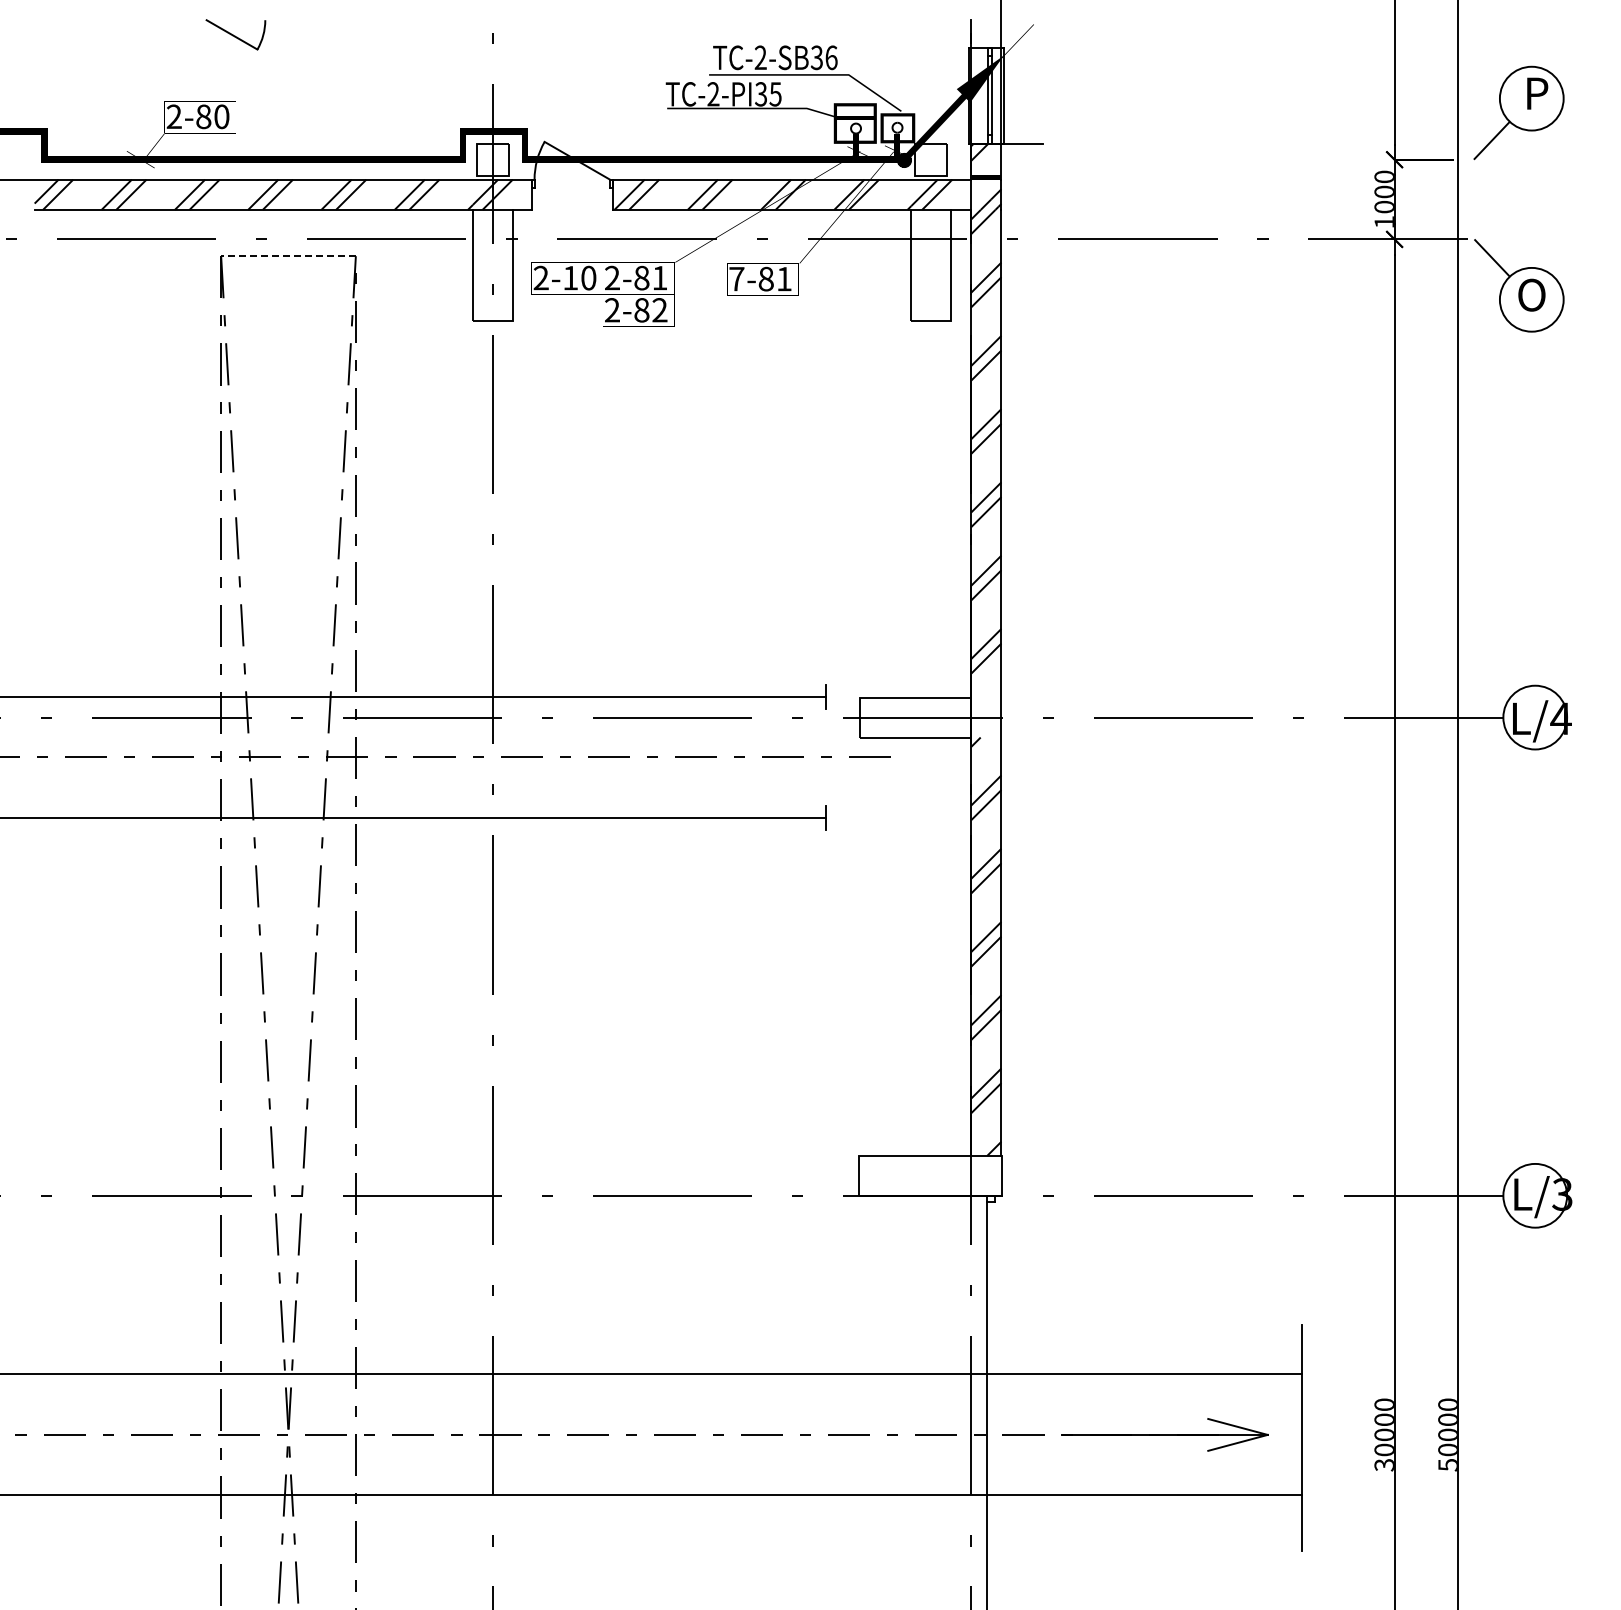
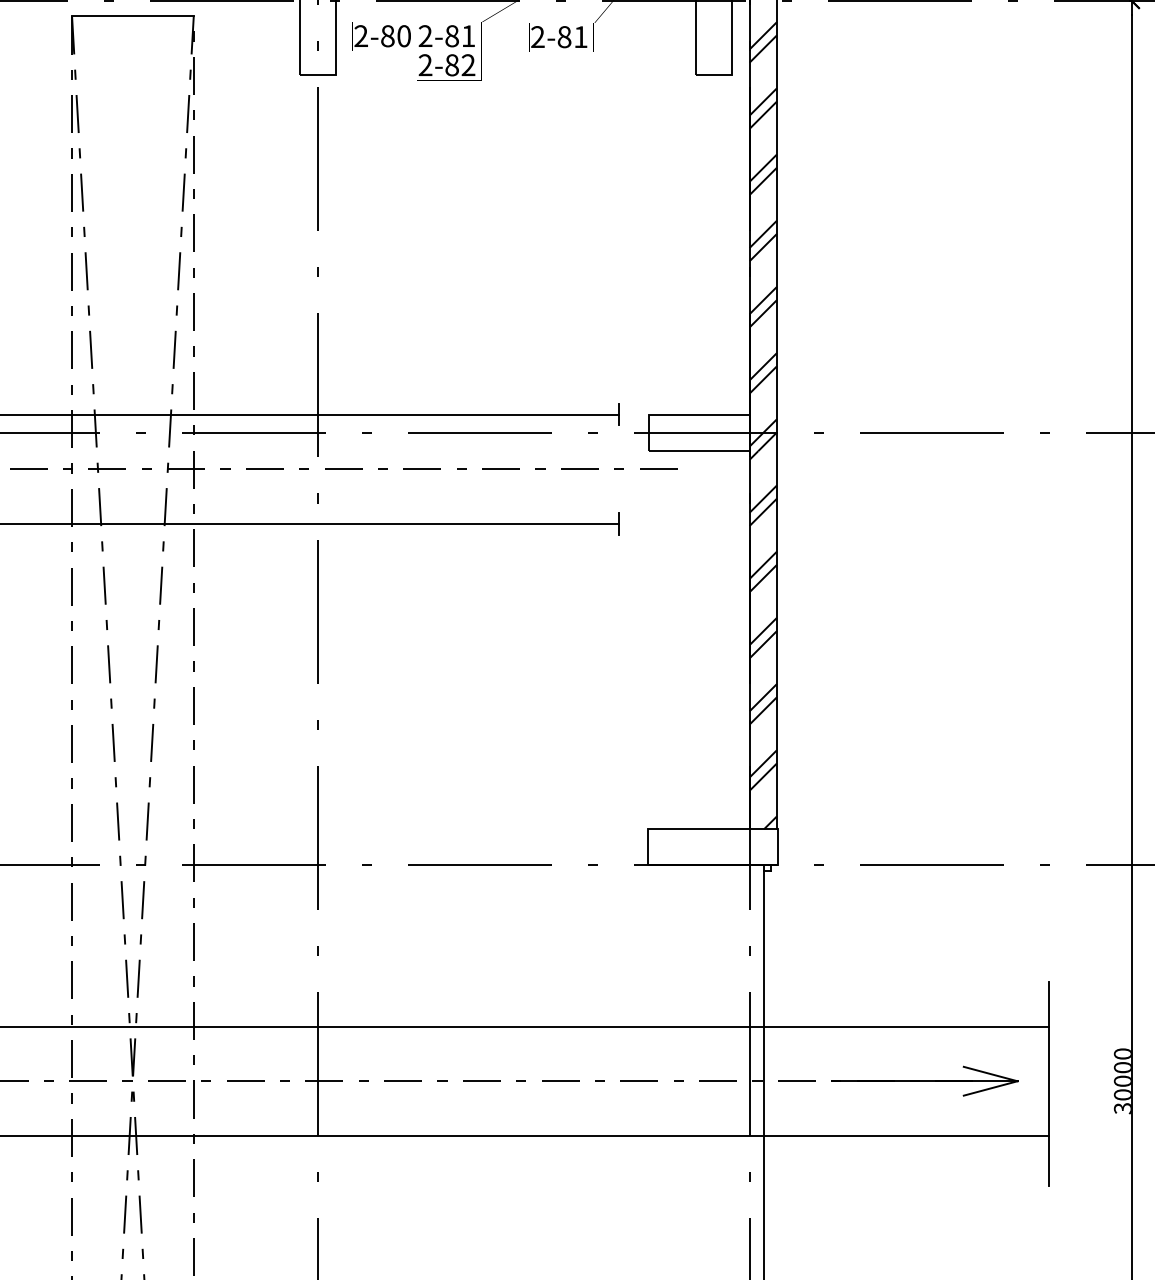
line: (288, 256) -> (132, 16), dashed -> solid
text: (570, 277) -> (387, 35), 2-10 -> 2-80
text: (736, 278) -> (537, 36), 7-81 -> 2-81
hatch: (986, 719) -> (763, 434), added

